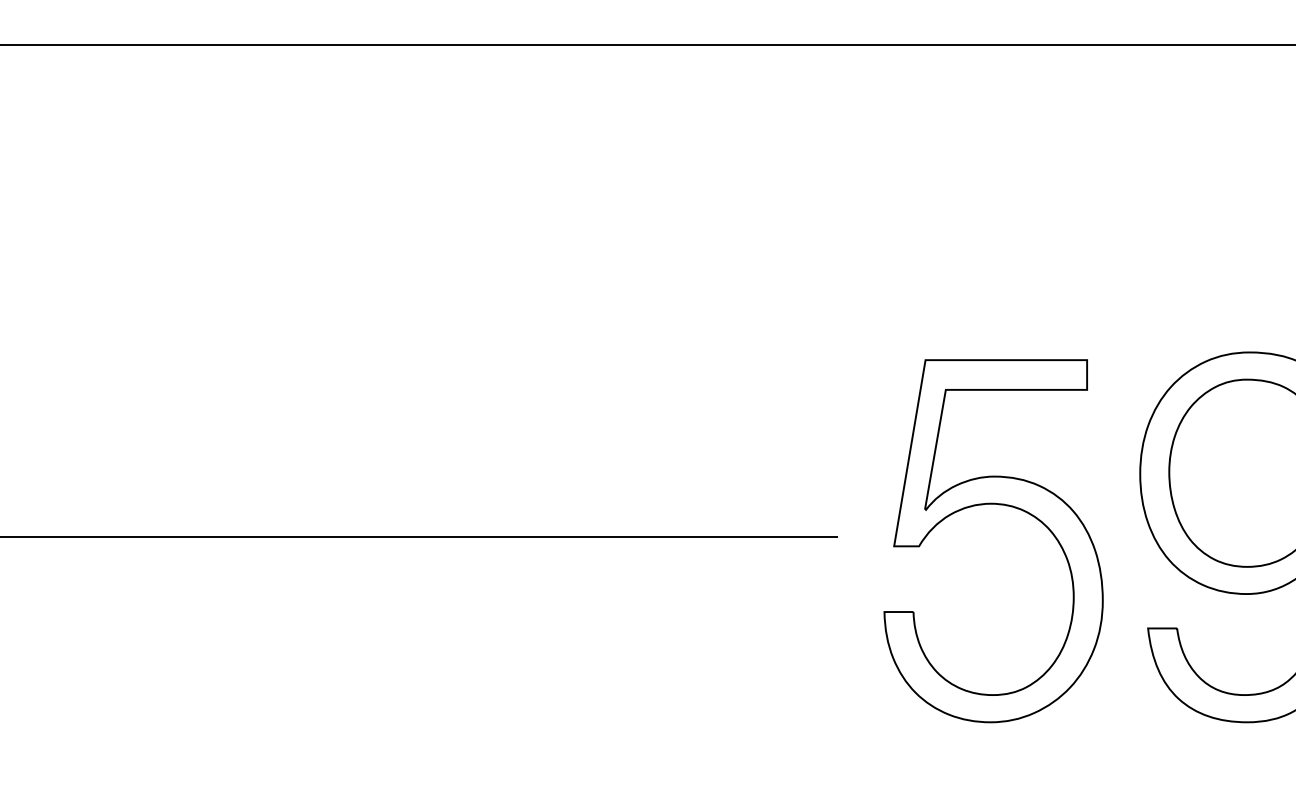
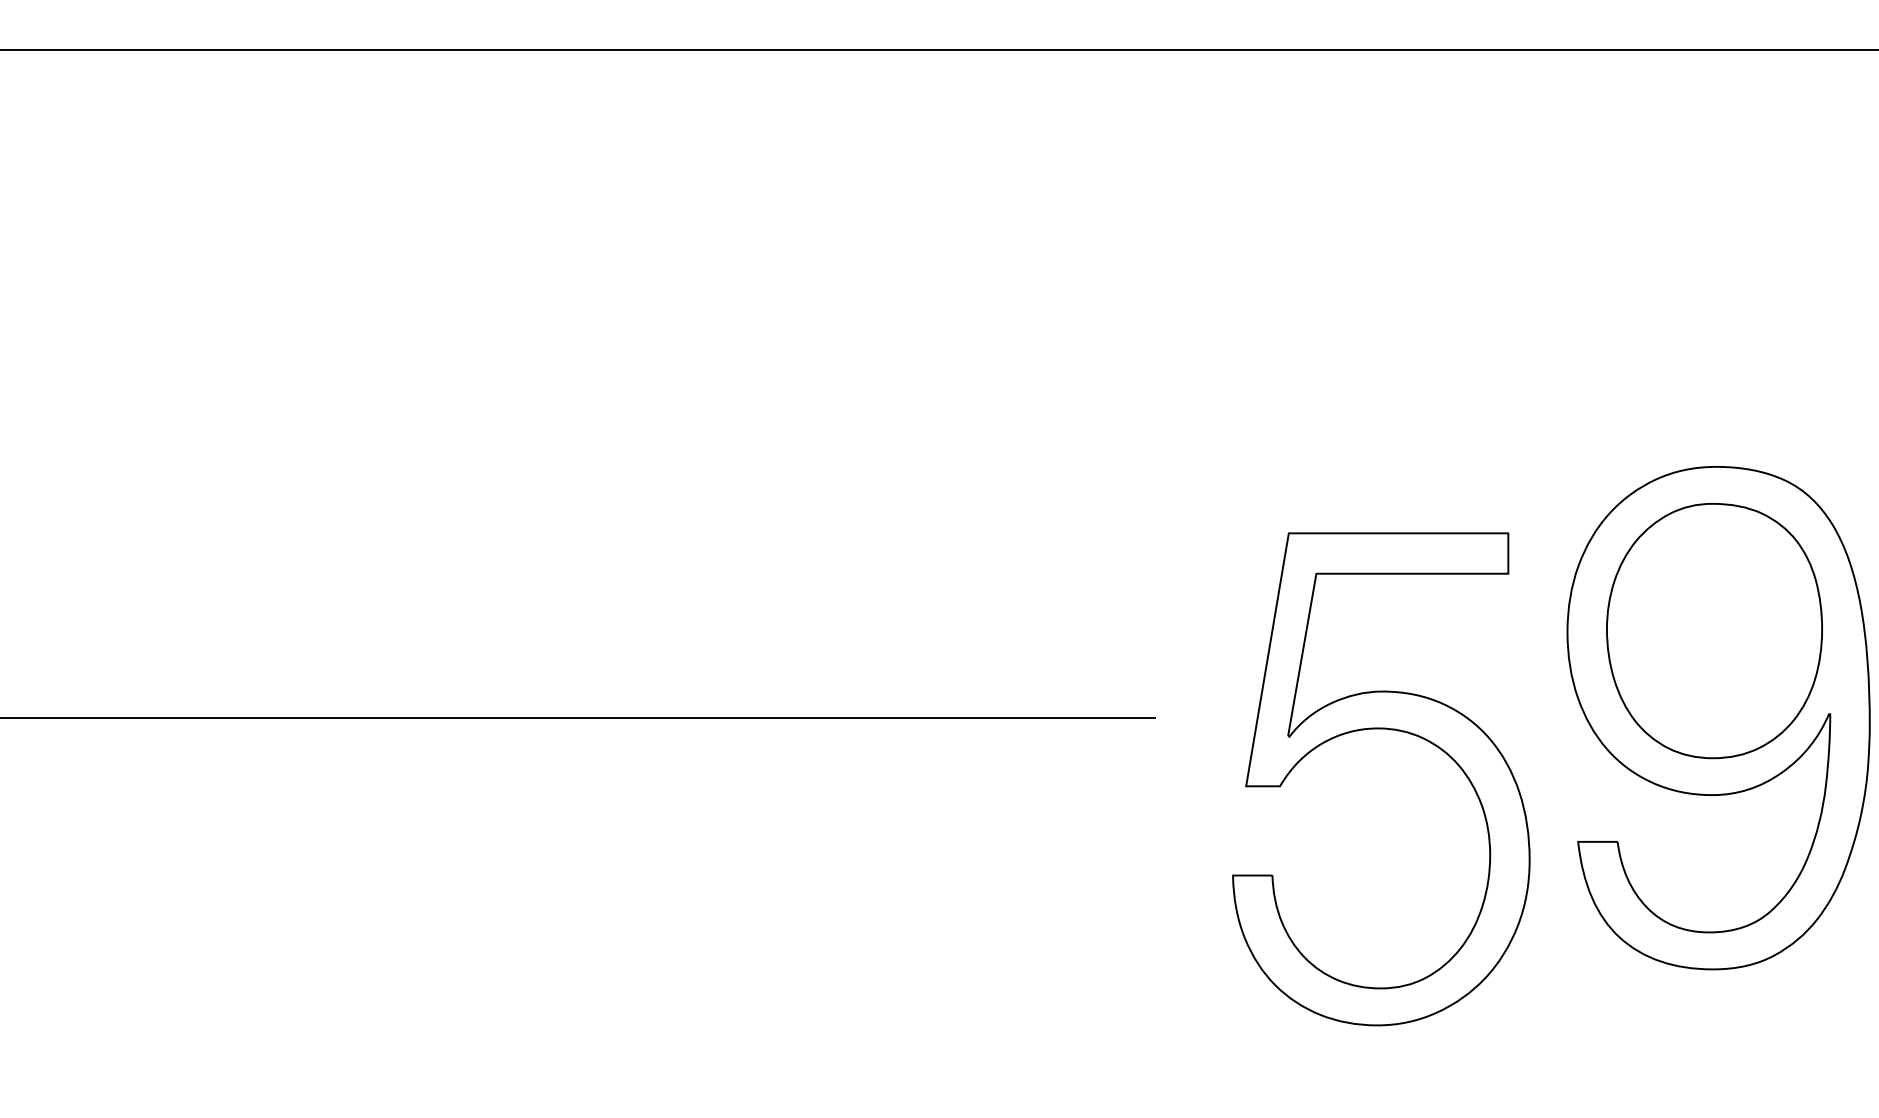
part: (1000, 505) -> (1390, 730), moved

